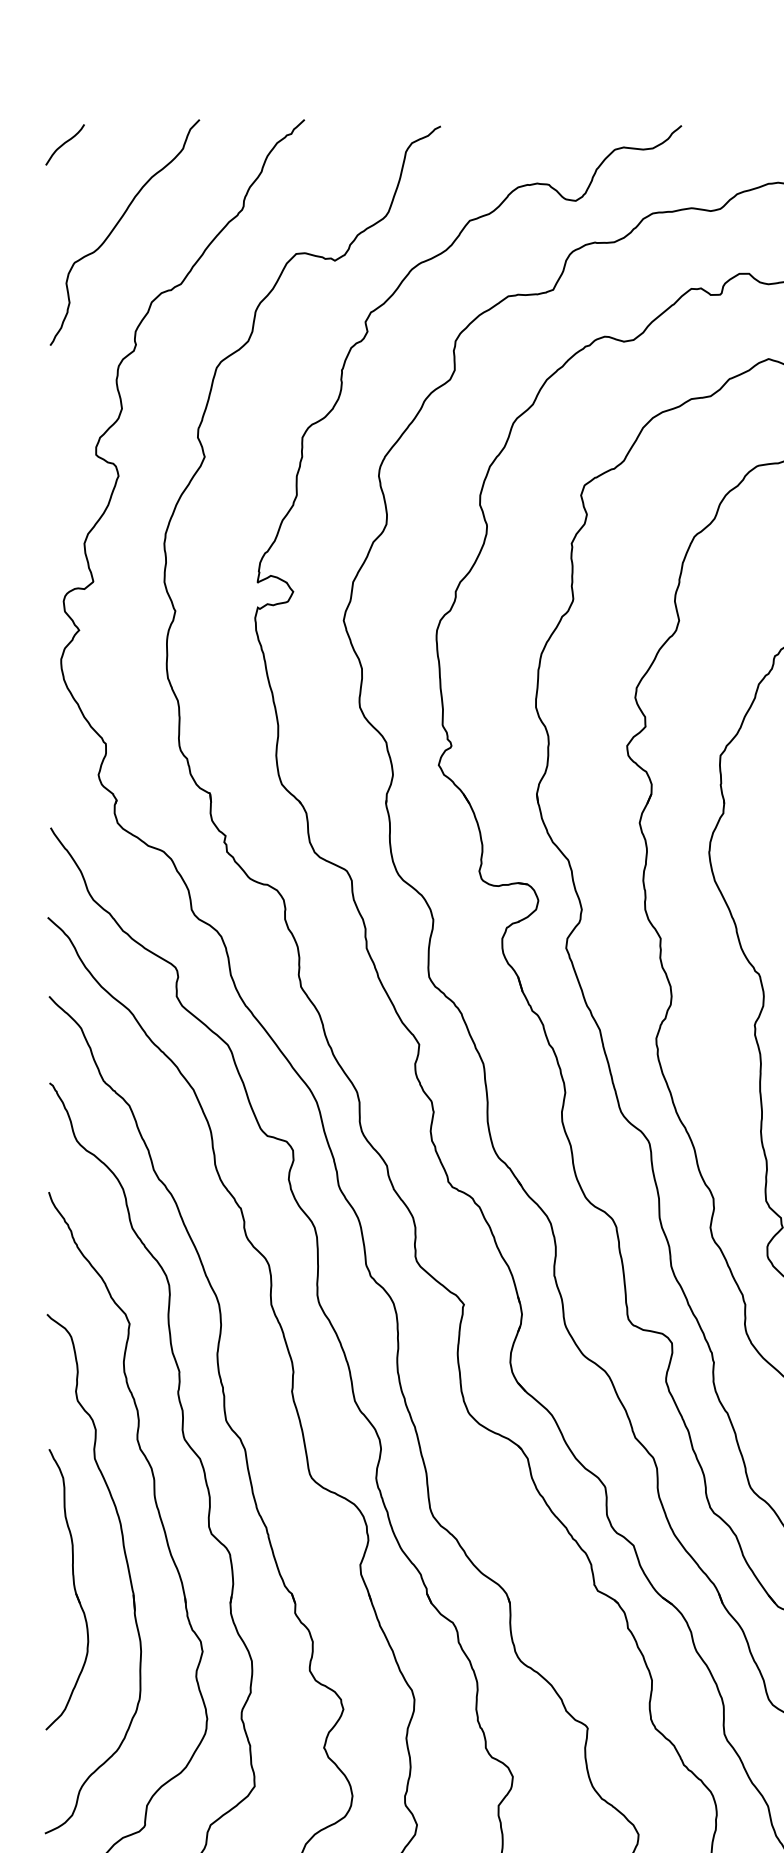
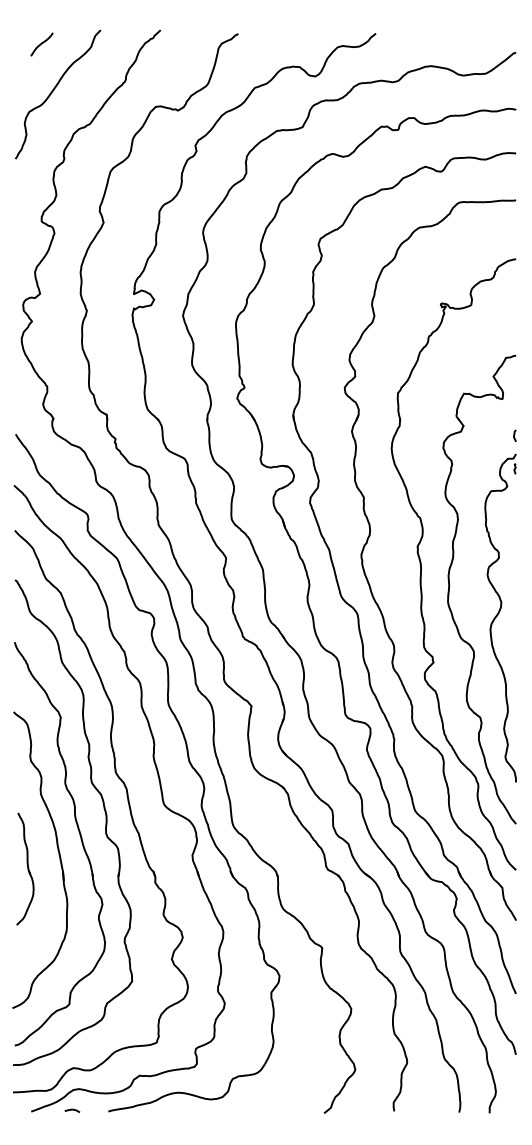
curve: (64, 144) -> (41, 44), moved
part: (67, 1588) -> (25, 868), size x0.7

